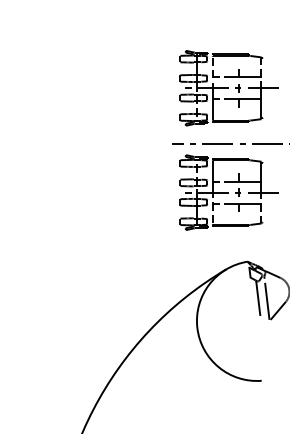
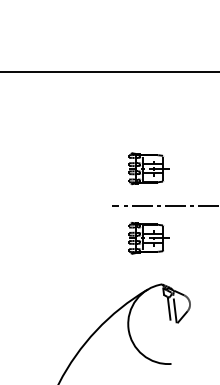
part: (227, 88) -> (148, 168), size x0.62
part: (227, 193) -> (148, 238), size x0.62

